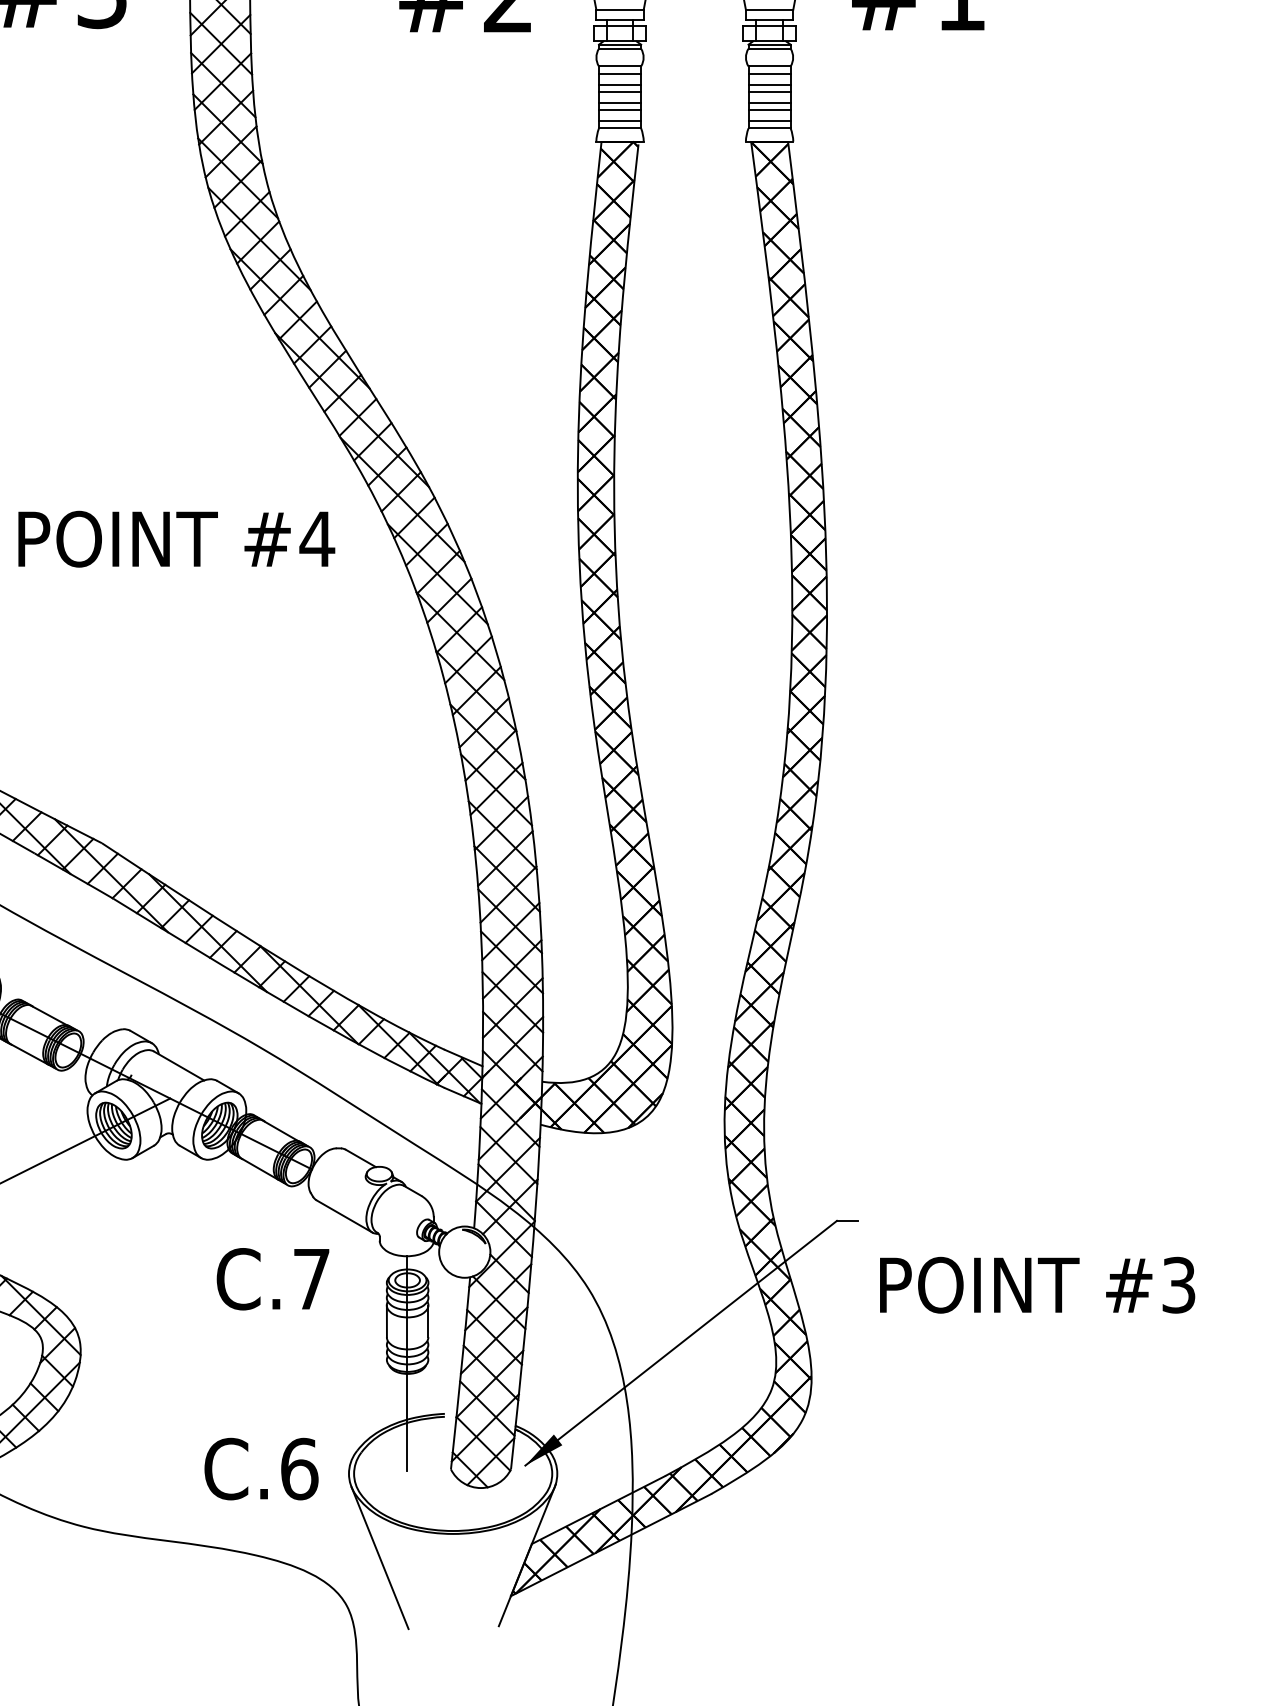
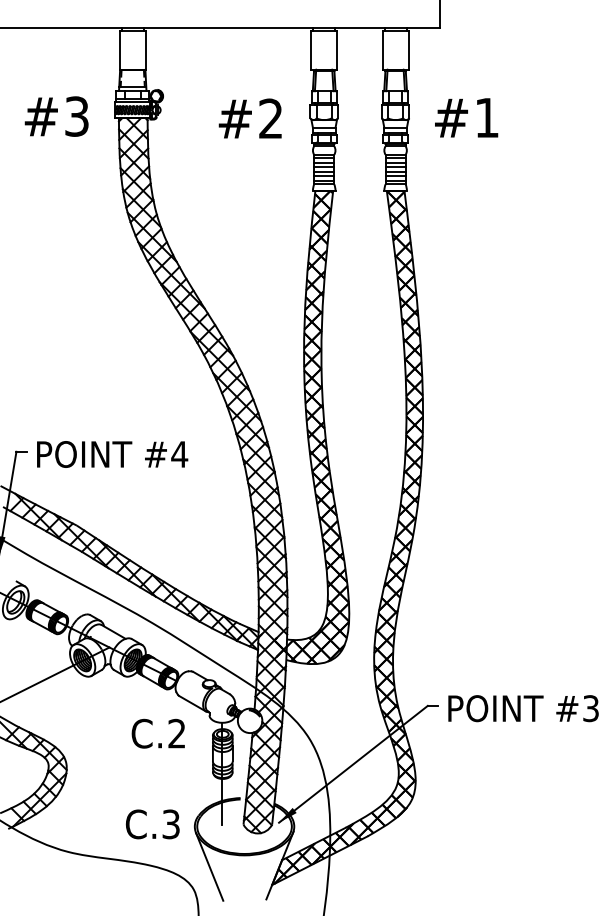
text: (176, 539) -> (112, 454), moved
text: (310, 1278) -> (176, 733), C.7 -> C.2
text: (1037, 1284) -> (523, 708), moved
text: (300, 1469) -> (171, 824), C.6 -> C.3

